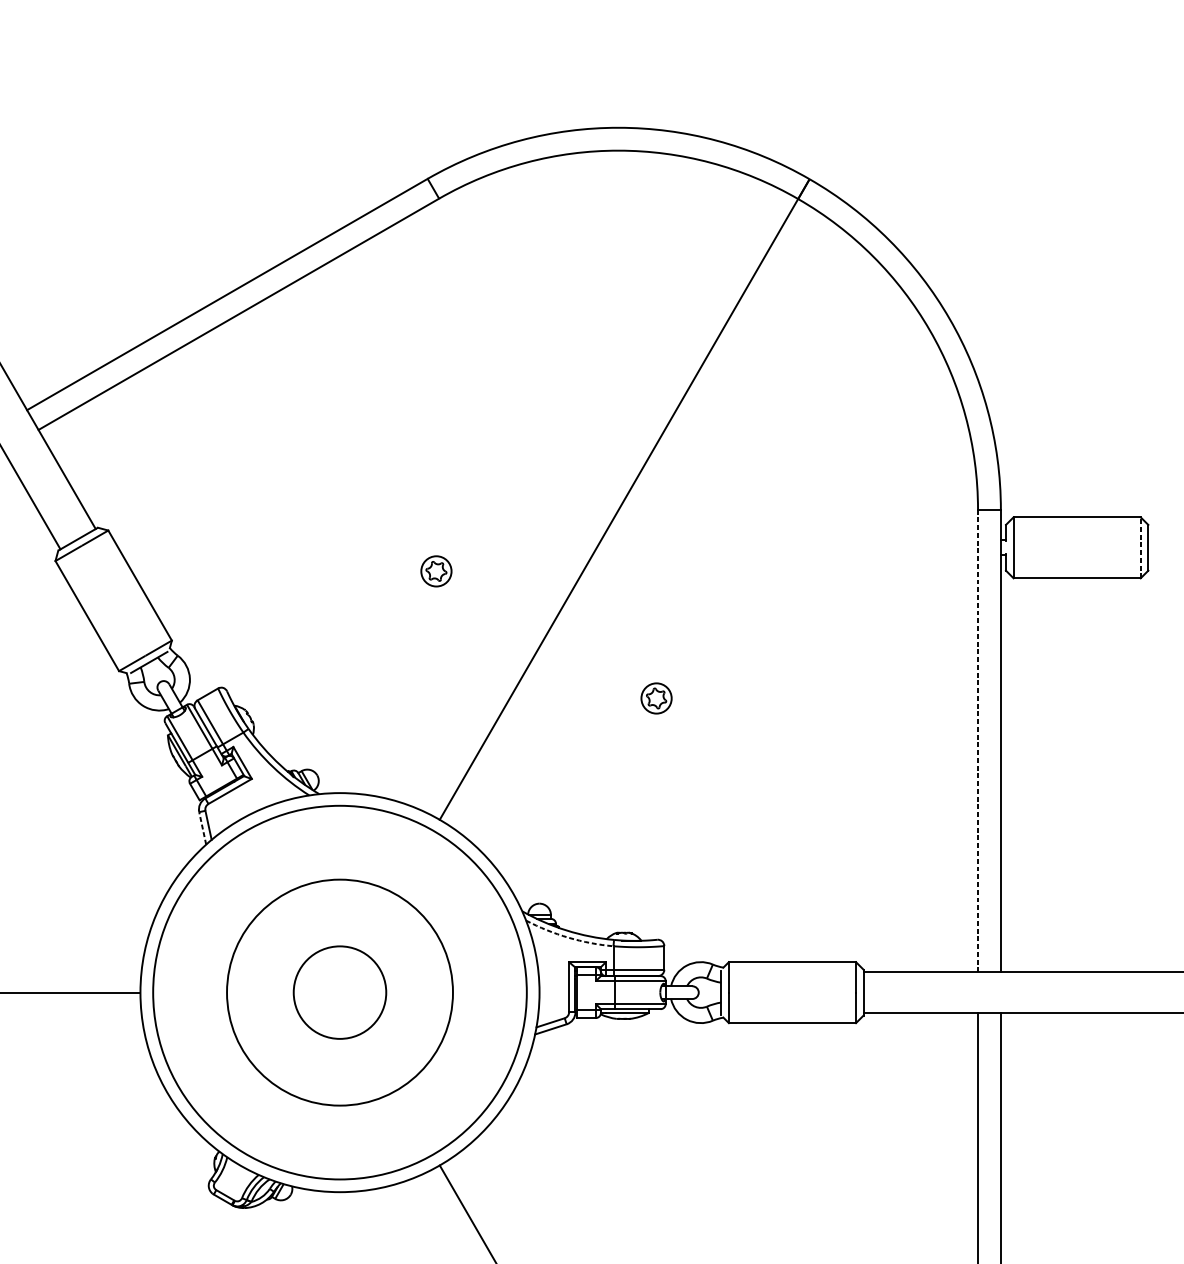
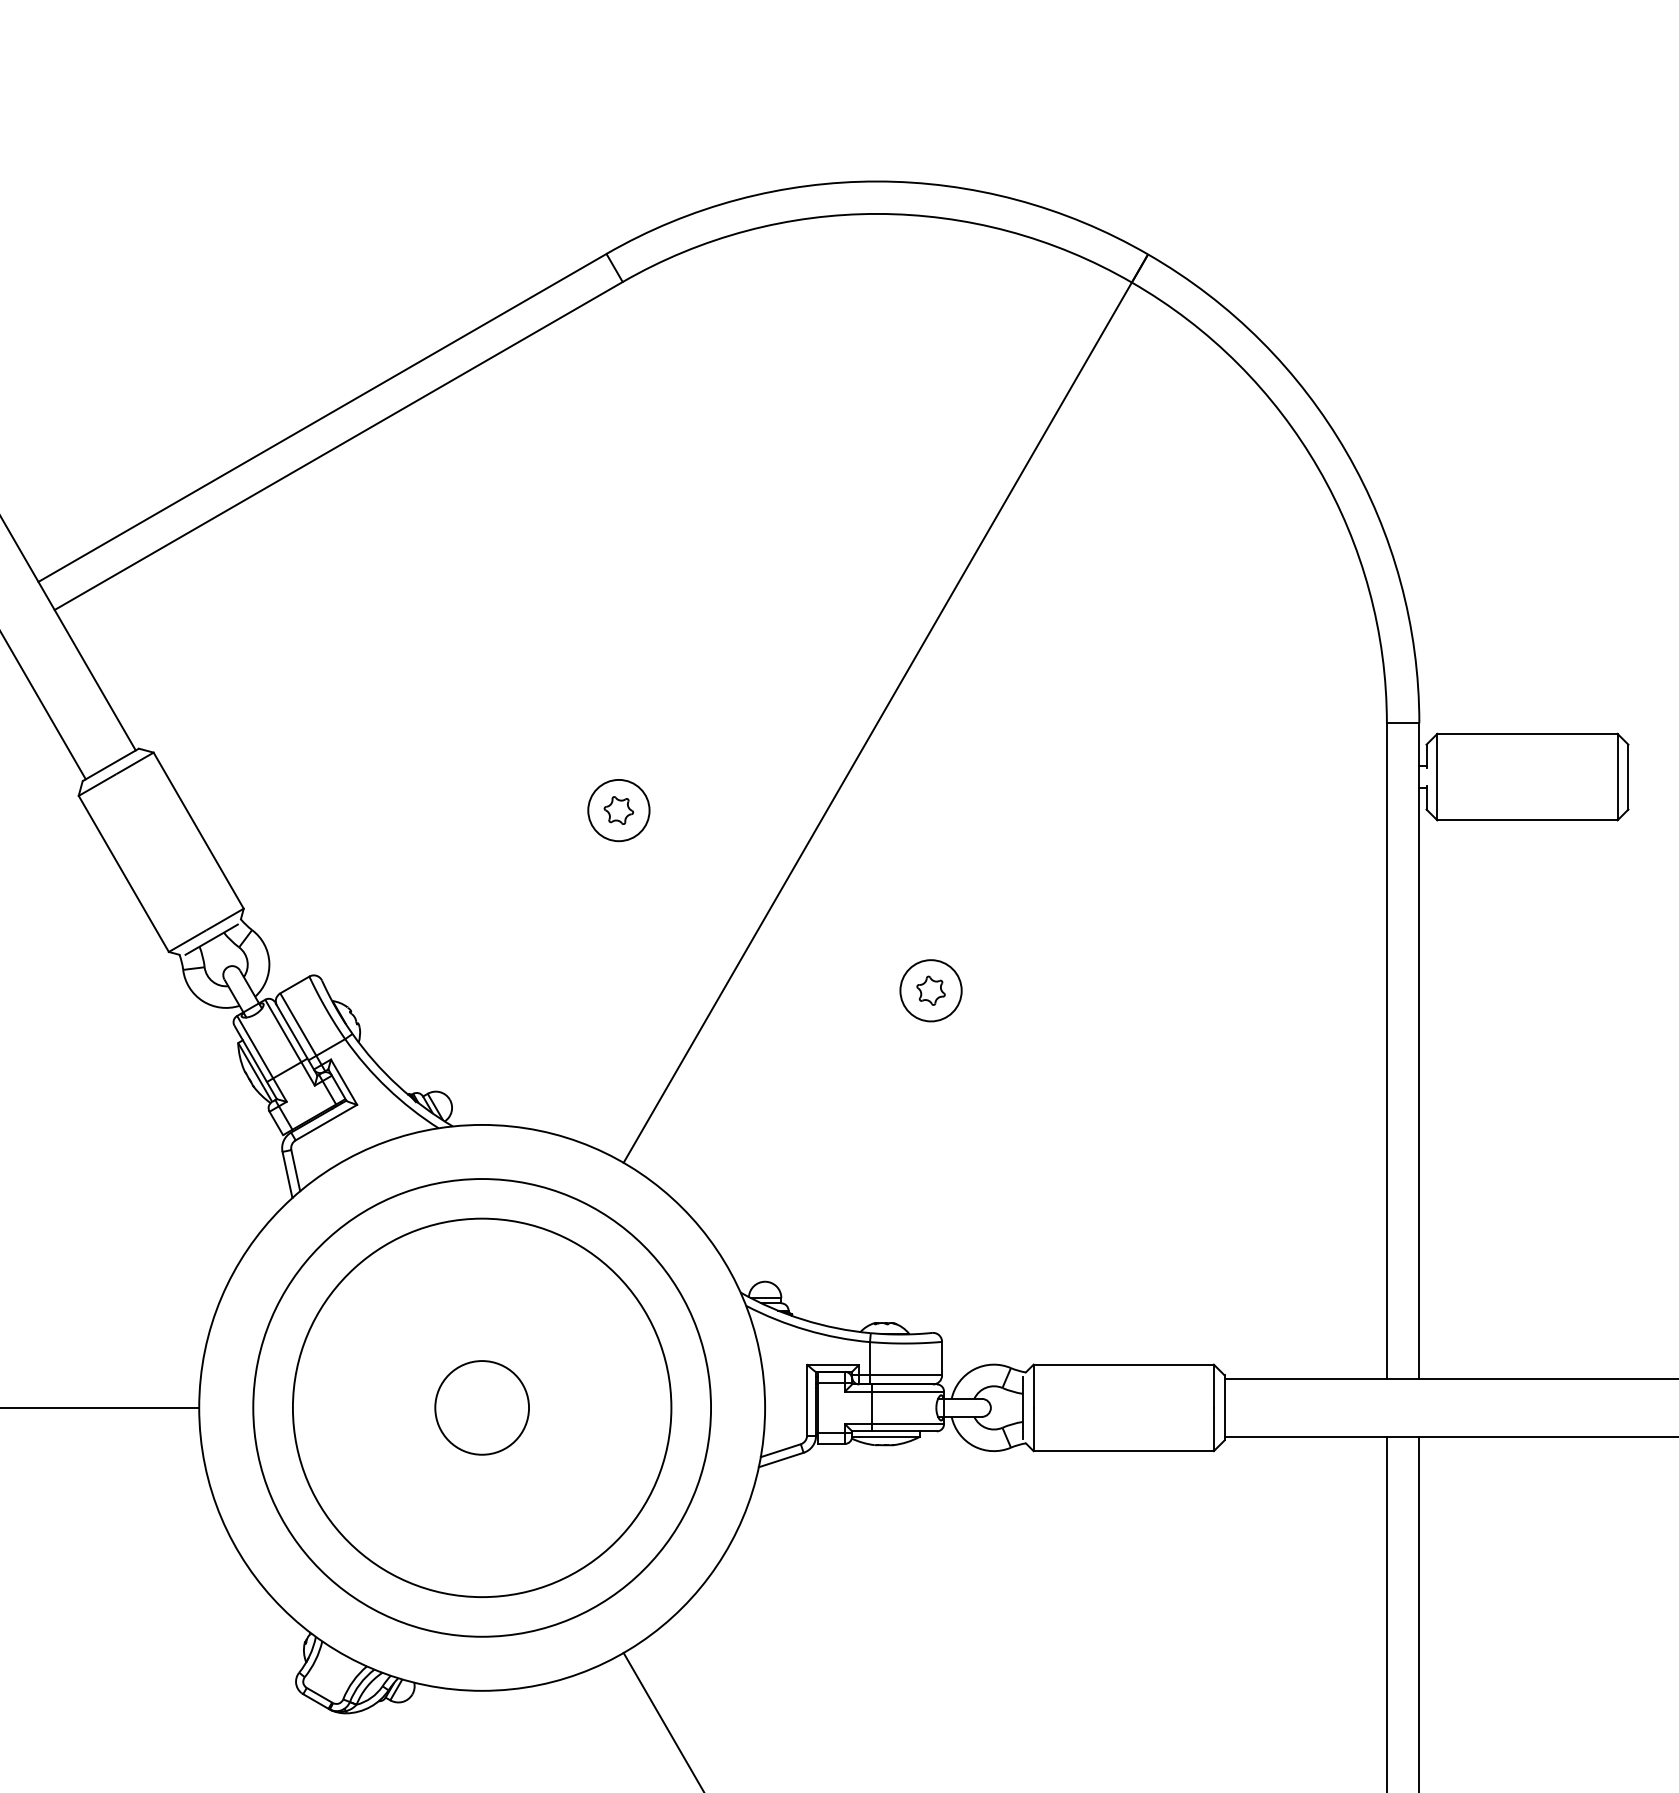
line: (1140, 547) -> (1617, 776), dashed -> solid
circle: (436, 571) -> (618, 810), size x1.43
circle: (656, 698) -> (930, 990), size x1.43
line: (977, 741) -> (1386, 1051), dashed -> solid
line: (202, 828) -> (287, 1174), dashed -> solid
arc: (568, 938) -> (806, 1330), dashed -> solid
circle: (339, 992) -> (481, 1407), size x0.71
circle: (340, 992) -> (482, 1407), size x0.71
circle: (340, 992) -> (482, 1407), size x1.43

